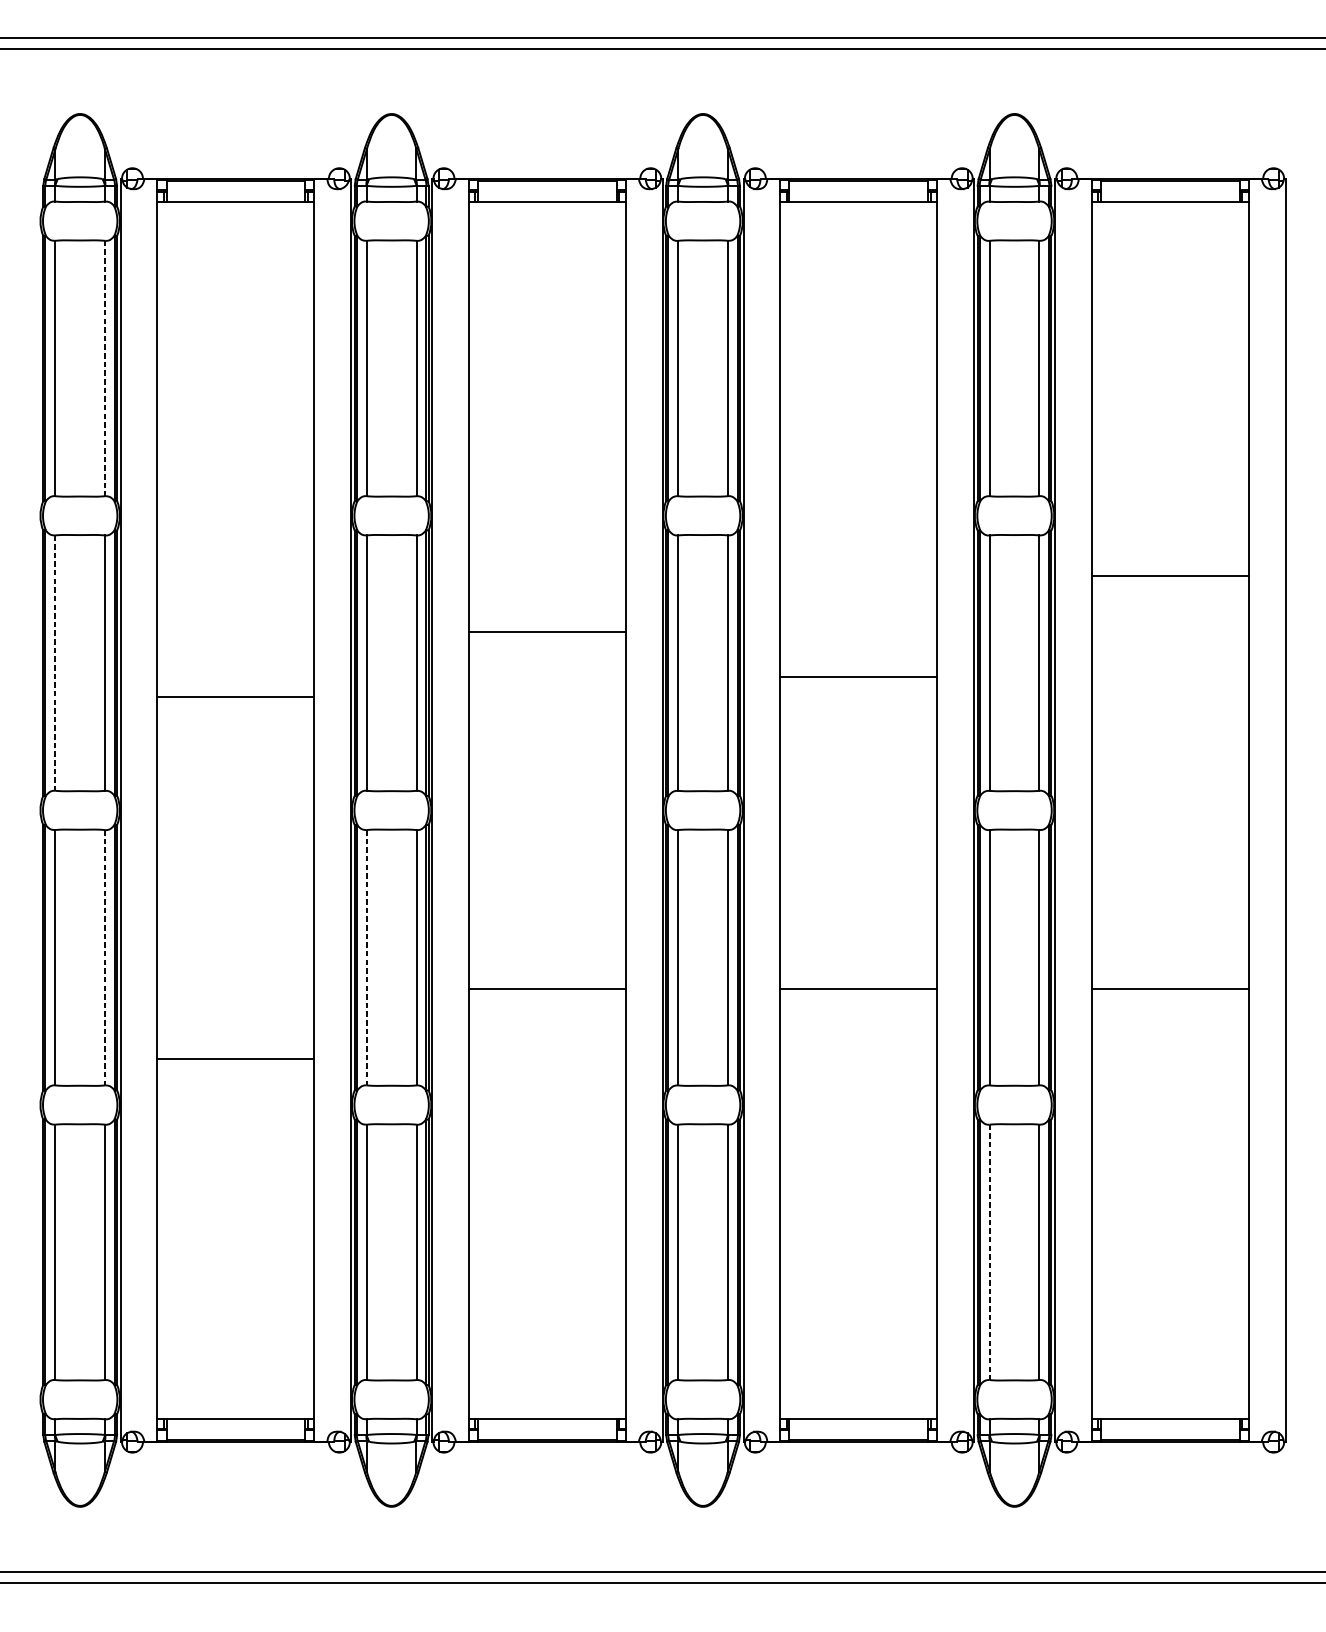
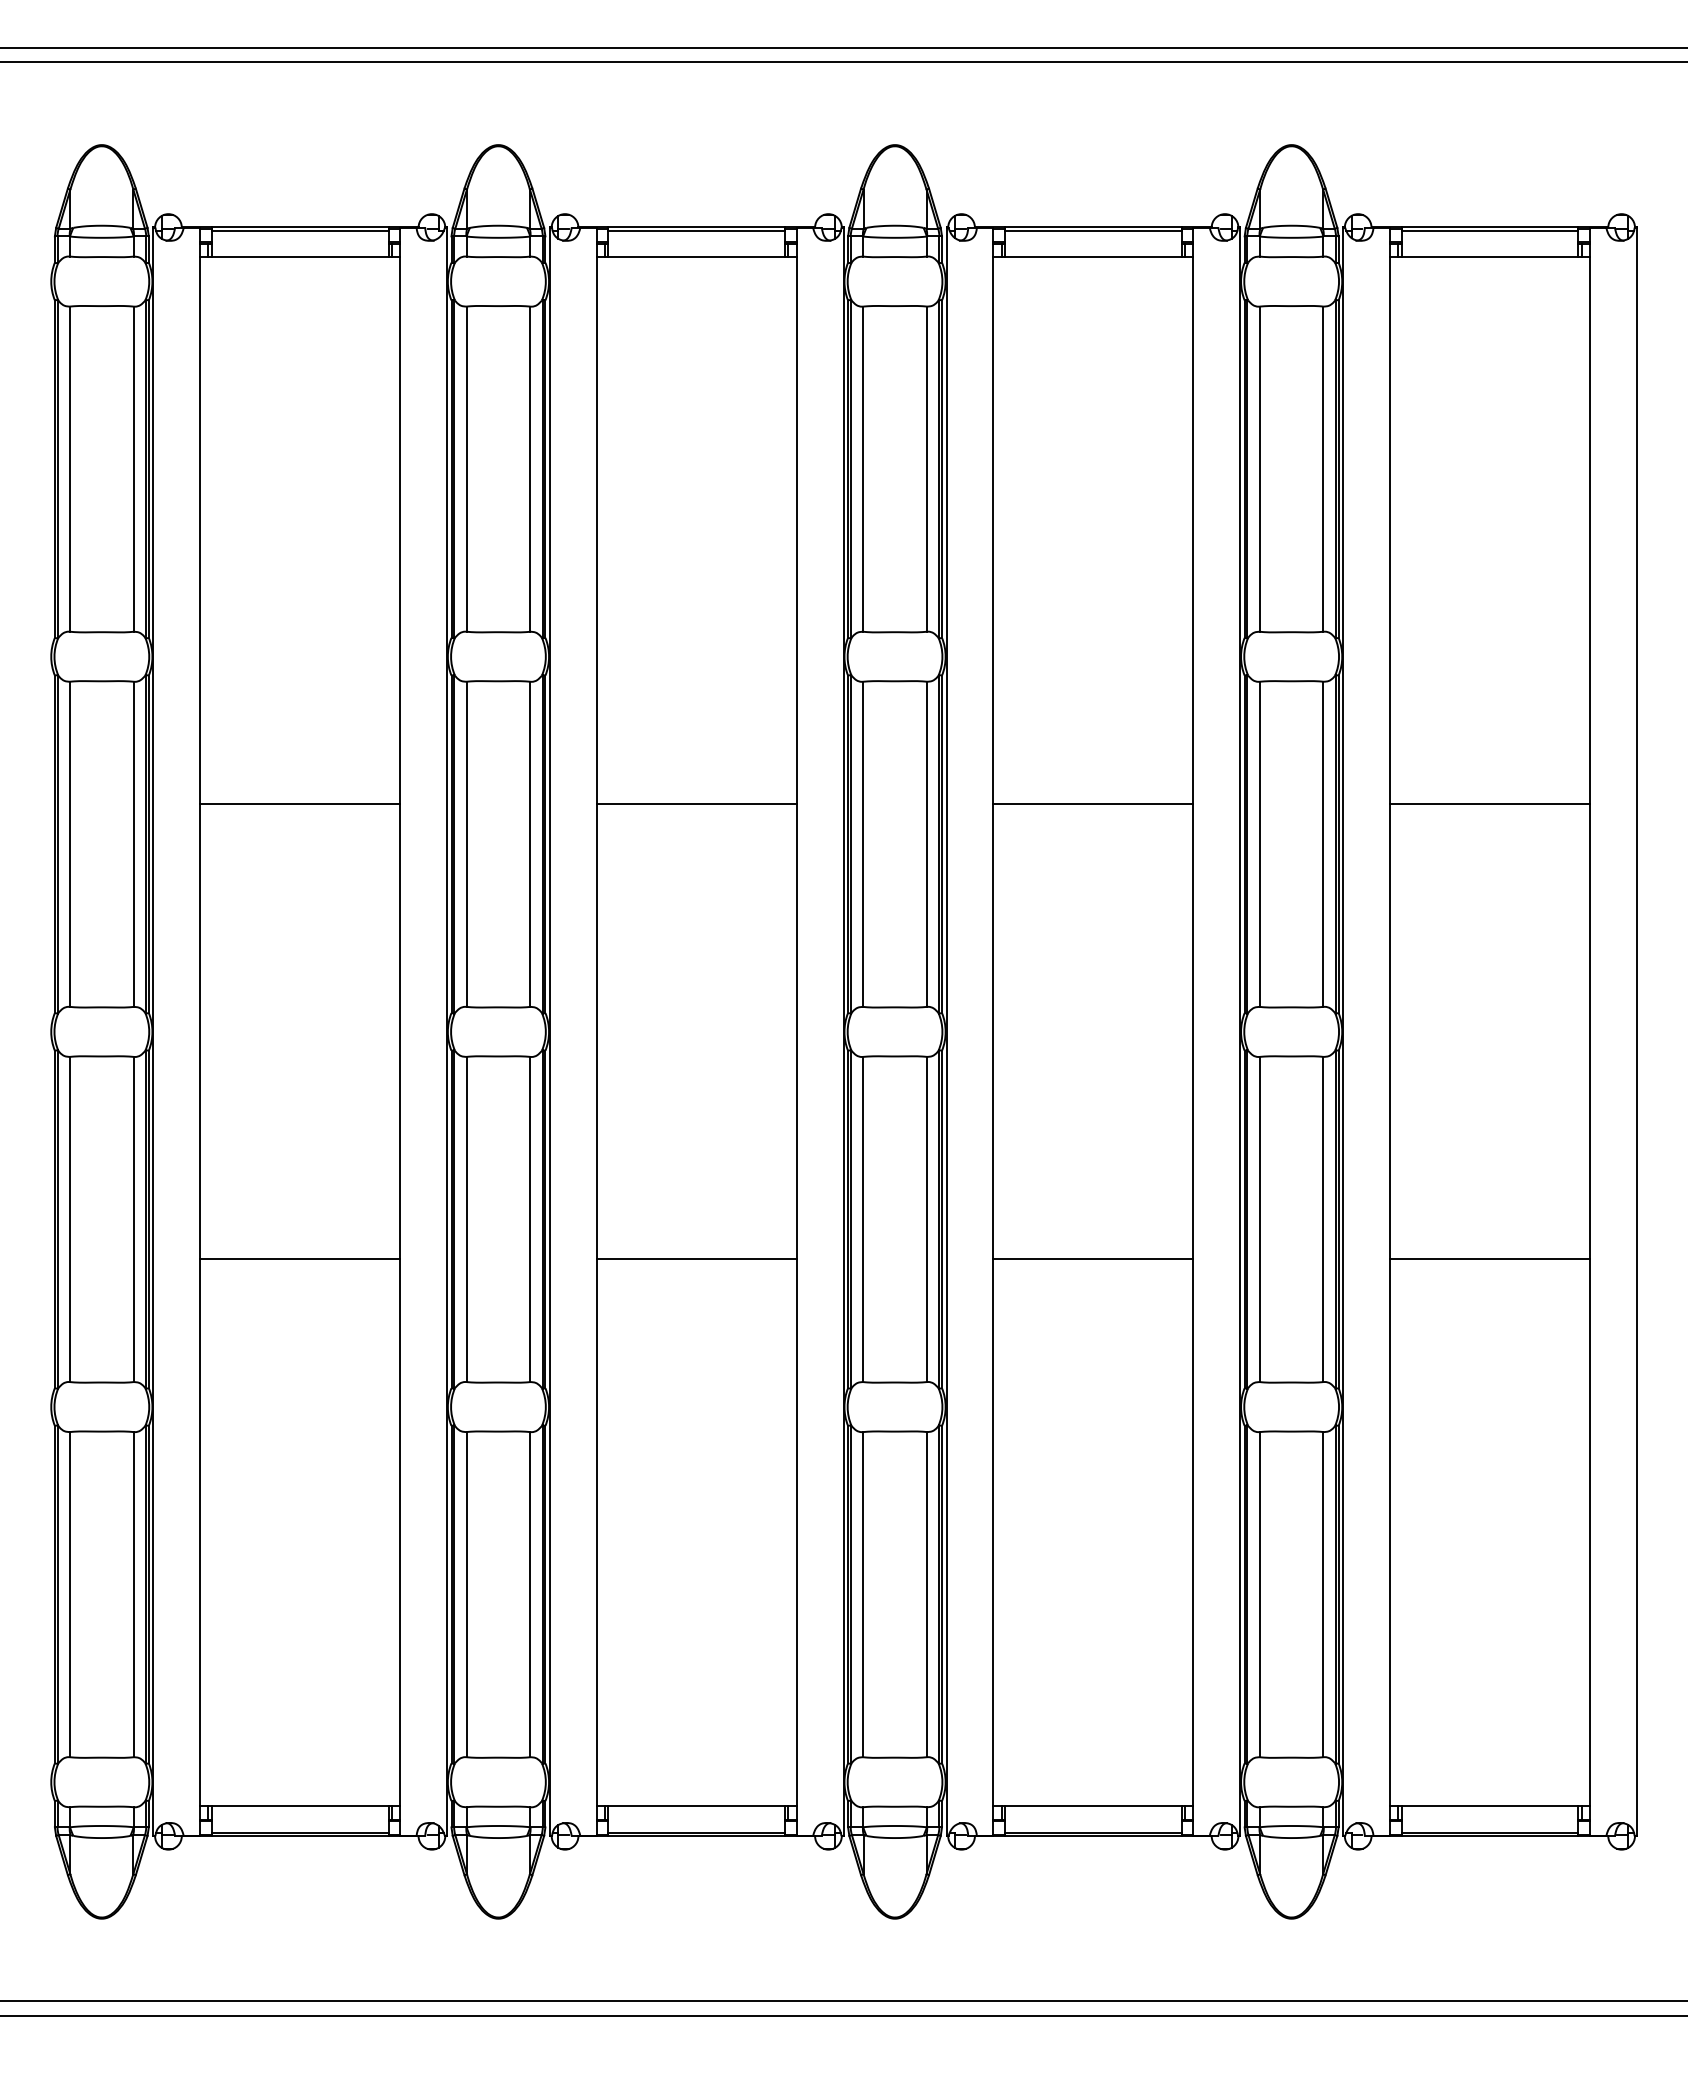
line: (105, 368) -> (133, 469), dashed -> solid
line: (1169, 576) -> (1489, 804), moved
line: (55, 663) -> (70, 844), dashed -> solid
line: (858, 676) -> (1093, 804), moved
line: (236, 697) -> (300, 804), moved
line: (105, 957) -> (133, 1219), dashed -> solid
line: (366, 957) -> (466, 1219), dashed -> solid
line: (236, 1059) -> (300, 1259), moved
line: (989, 1252) -> (1259, 1594), dashed -> solid

